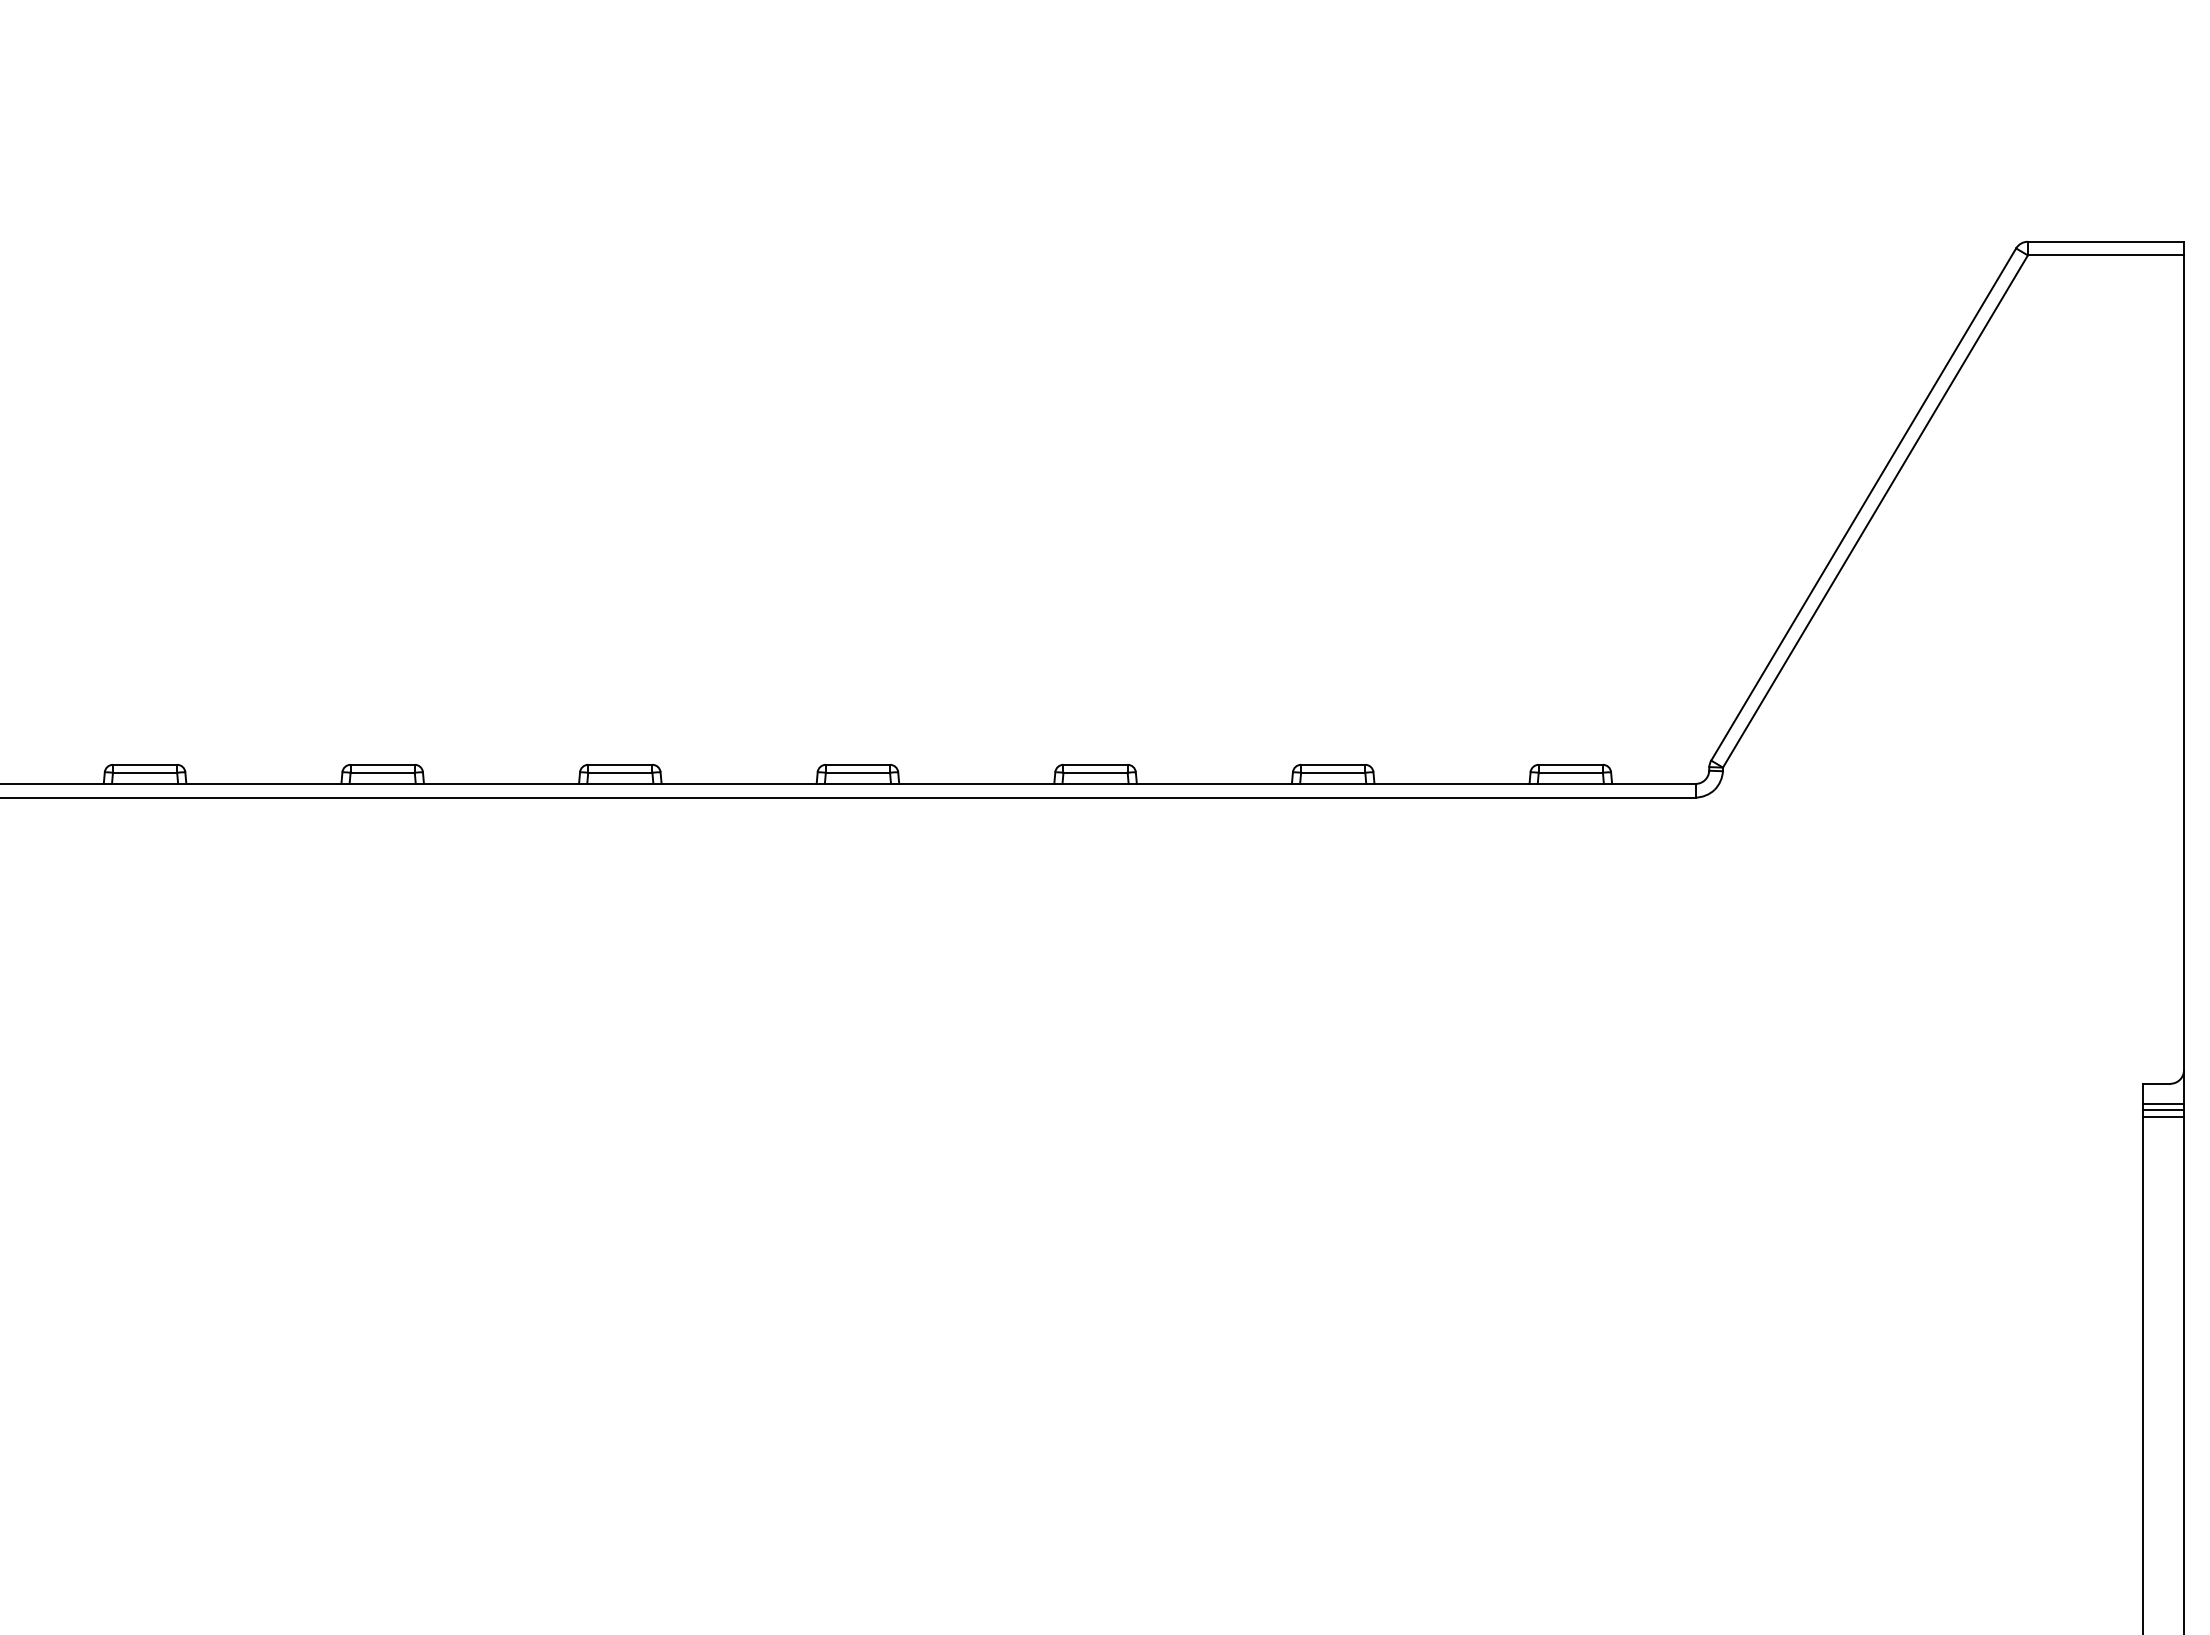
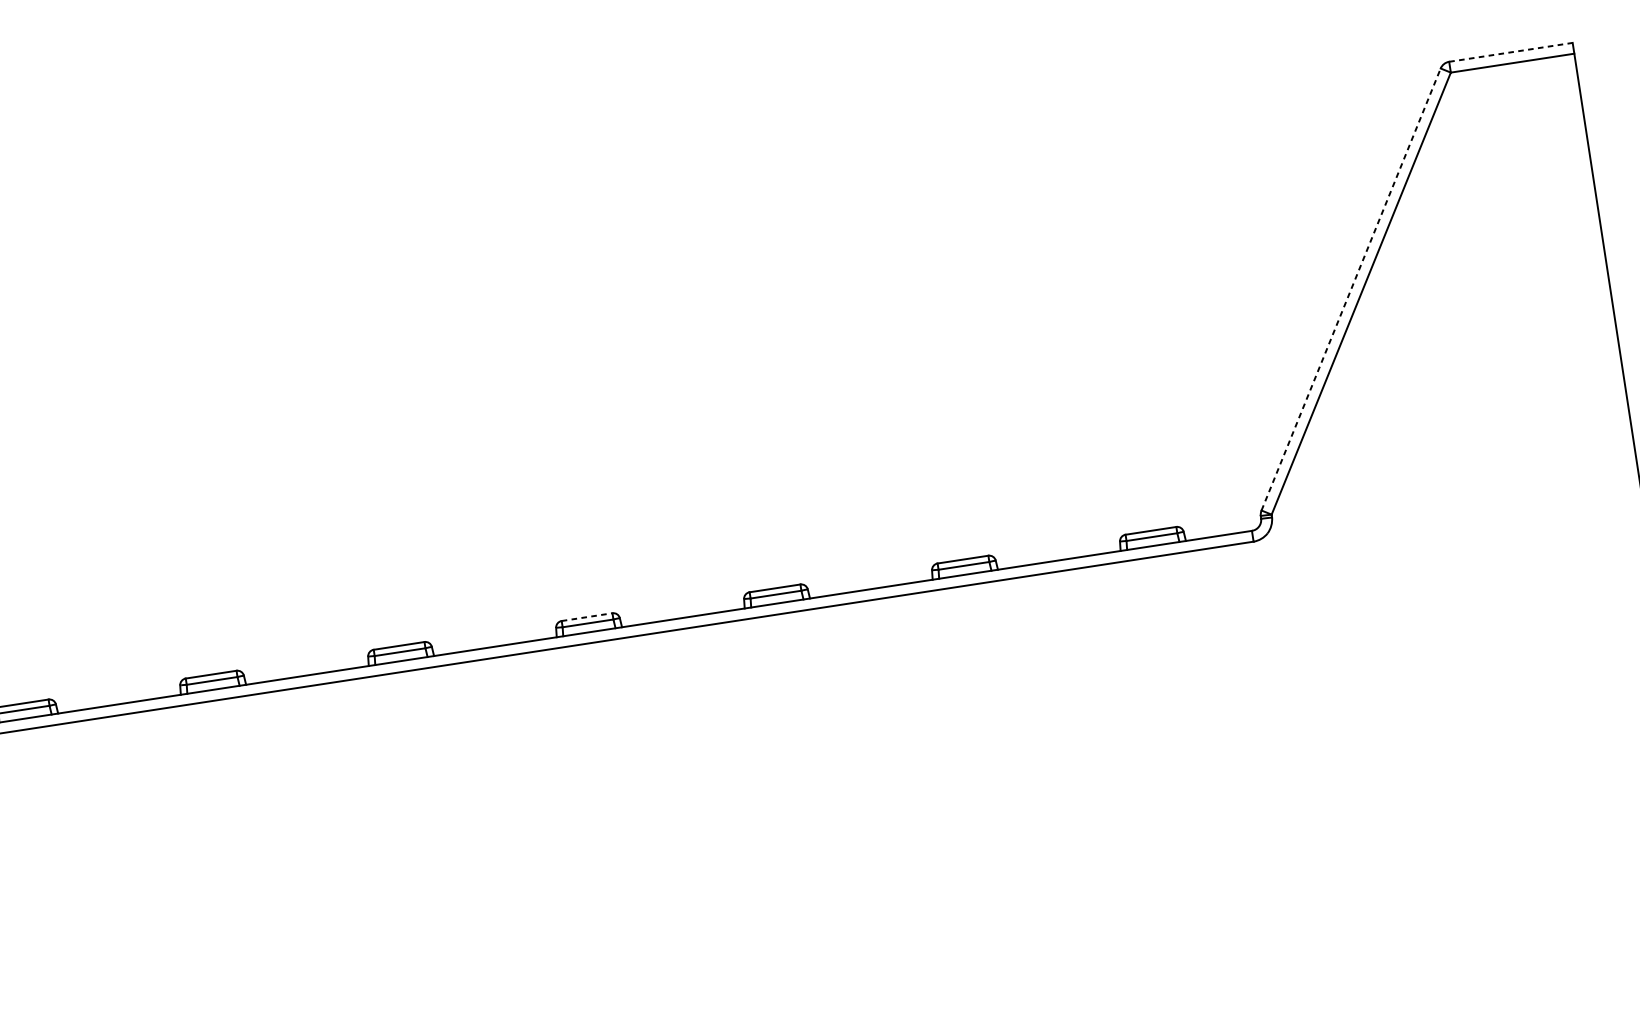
line: (2106, 241) -> (1511, 52), solid -> dashed
line: (1863, 504) -> (1350, 289), solid -> dashed
line: (858, 764) -> (587, 616), solid -> dashed

